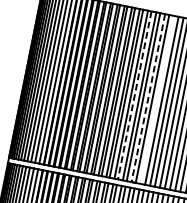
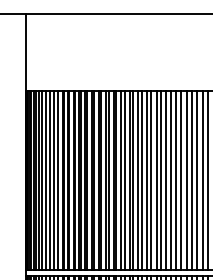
line: (135, 96) -> (142, 181), dashed -> solid
line: (148, 98) -> (156, 181), dashed -> solid
line: (157, 99) -> (166, 180), added

